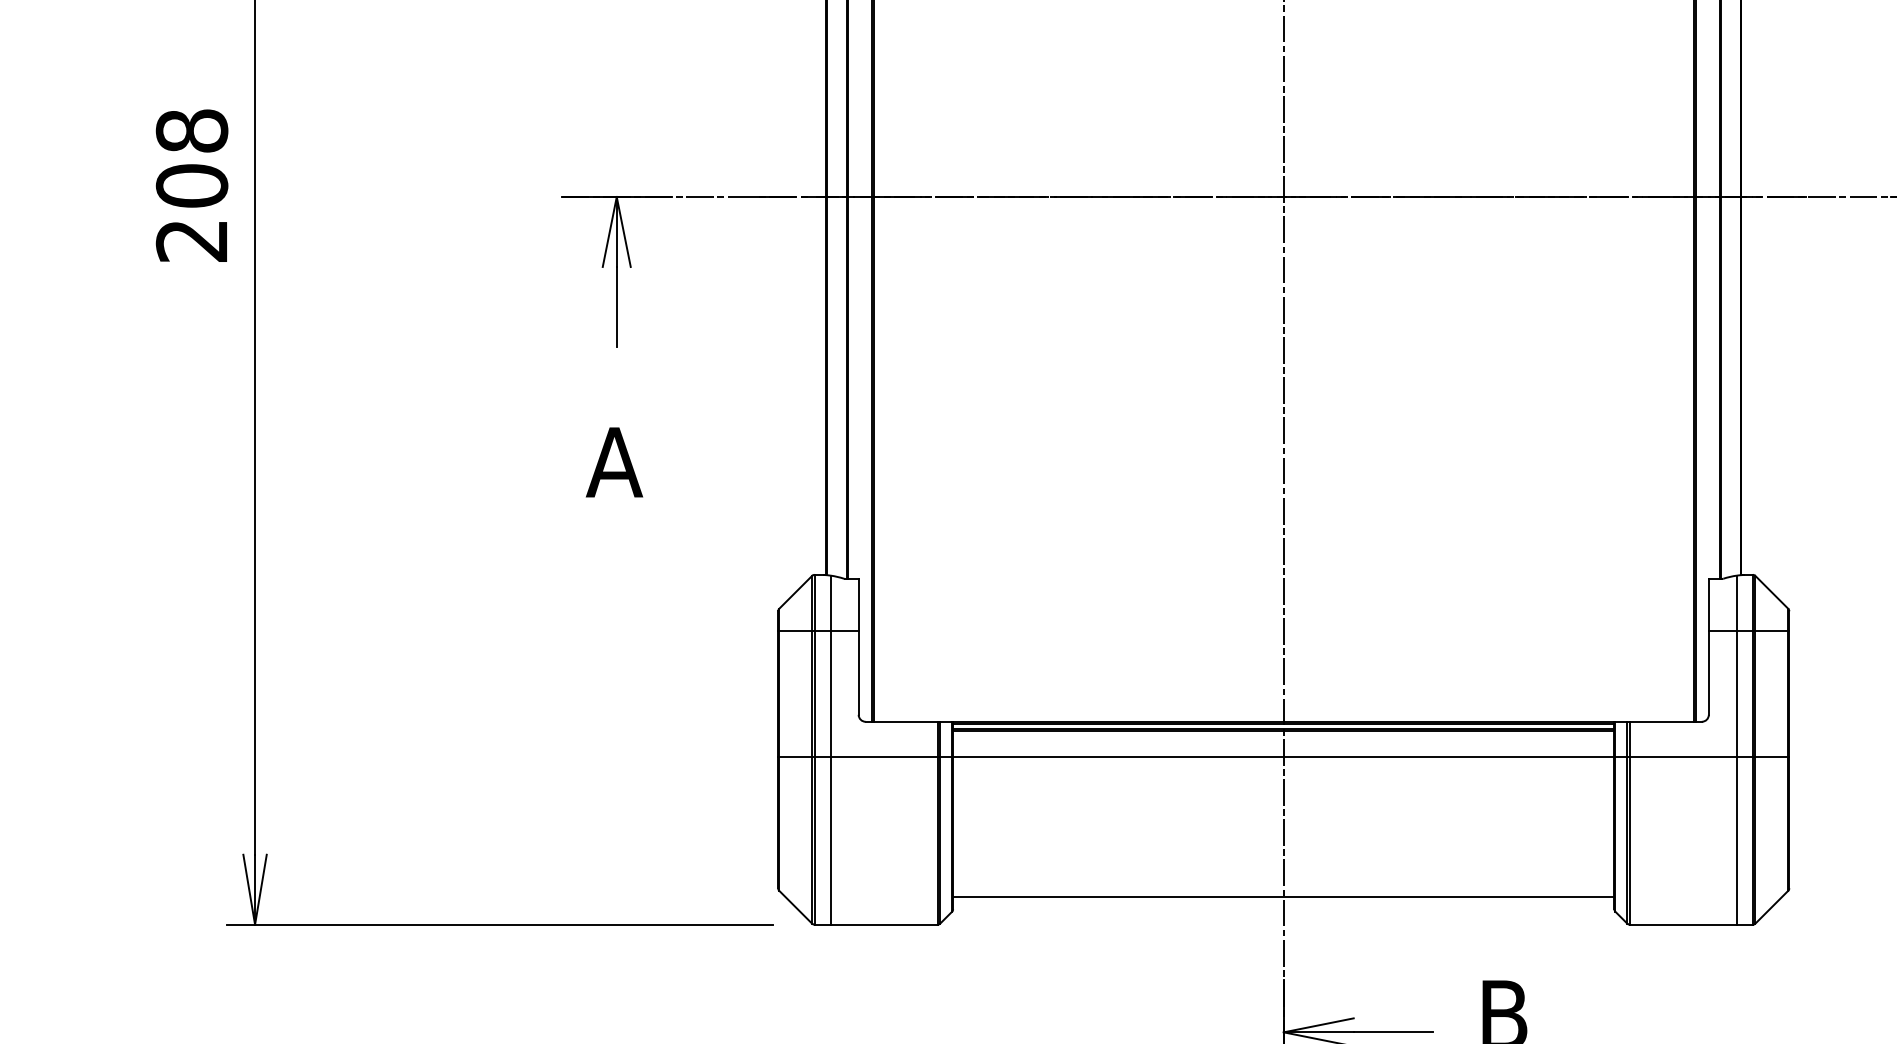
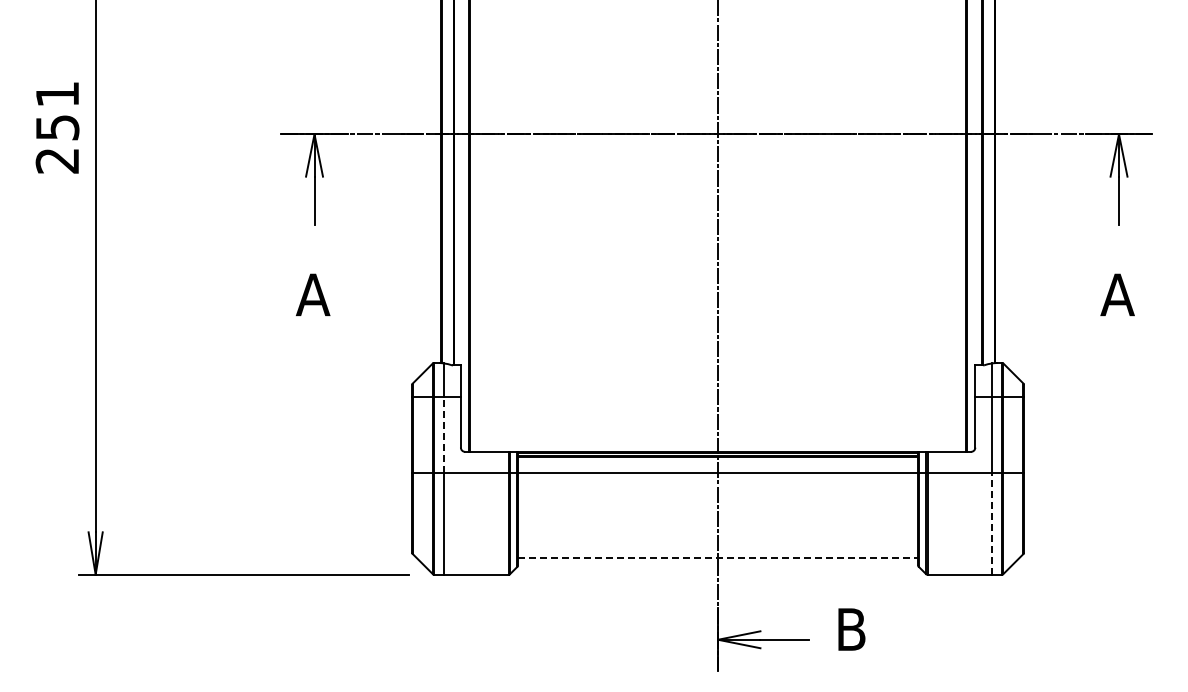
text: (191, 157) -> (57, 110), 208 -> 251
line: (829, 693) -> (443, 434), solid -> dashed
line: (1737, 840) -> (992, 523), solid -> dashed
line: (1284, 896) -> (718, 557), solid -> dashed

